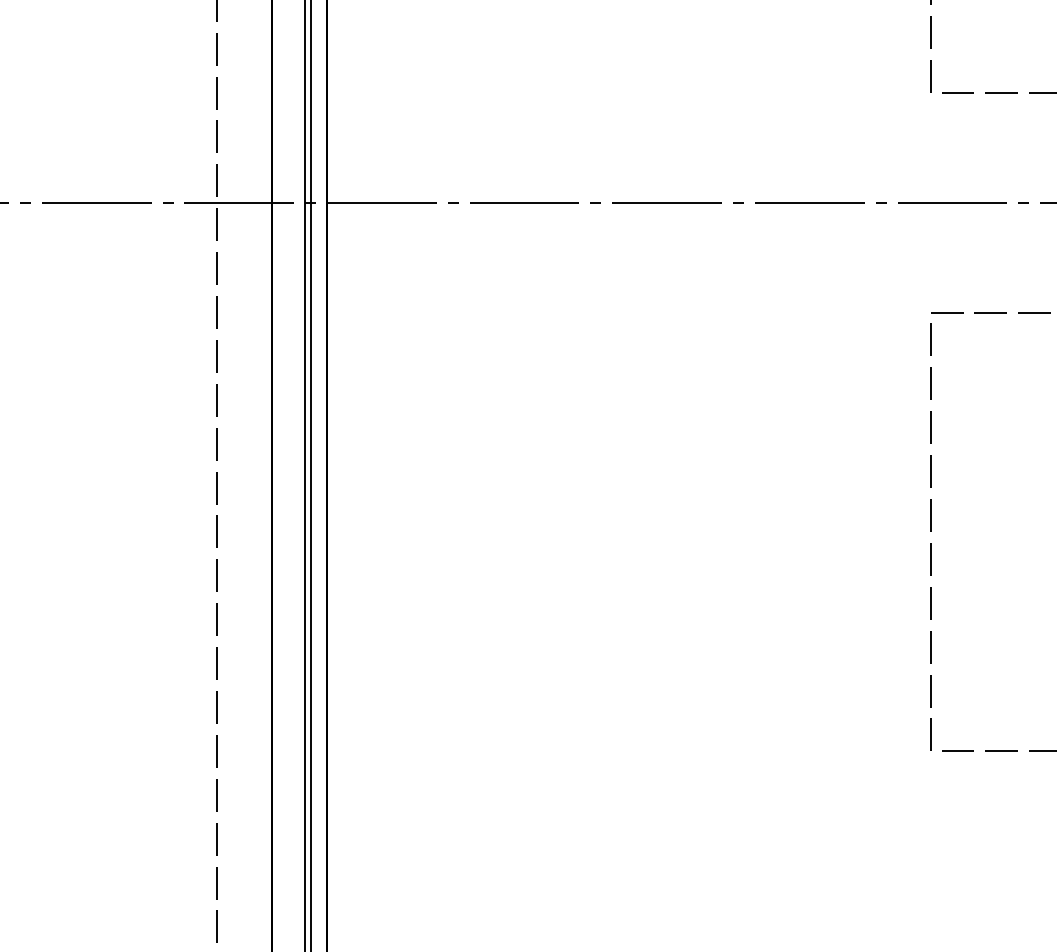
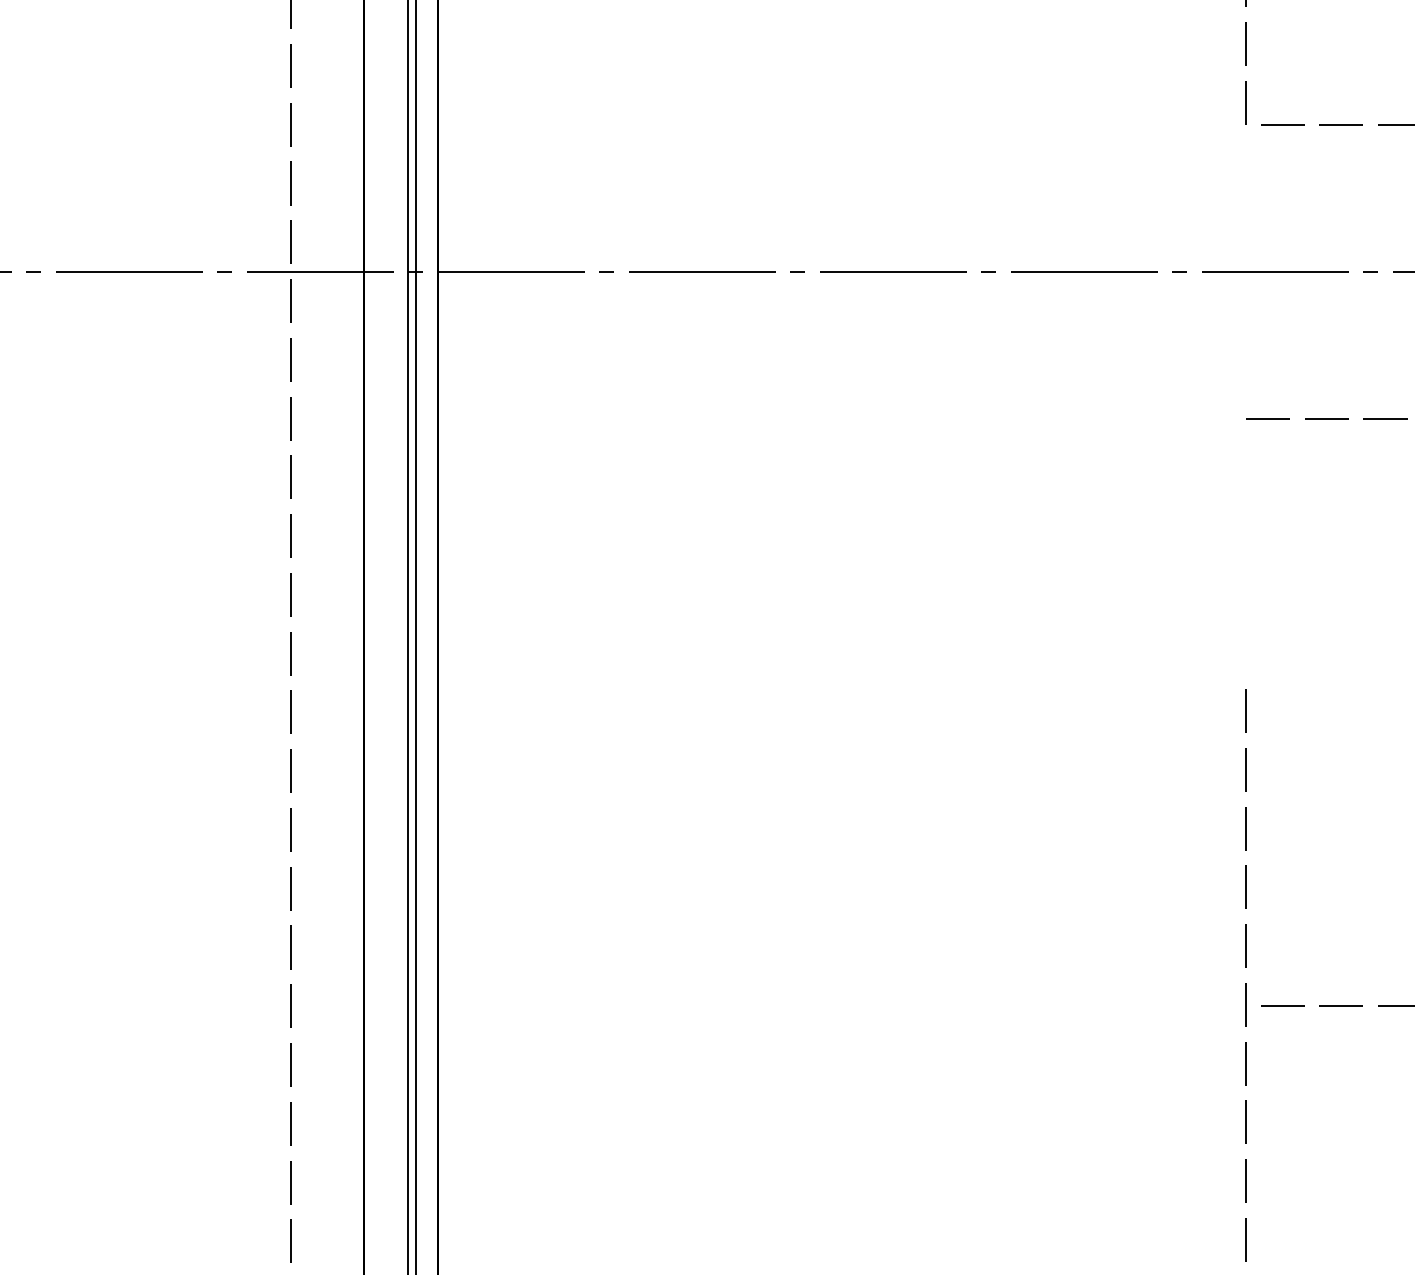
line: (930, 531) -> (1245, 967), moved

